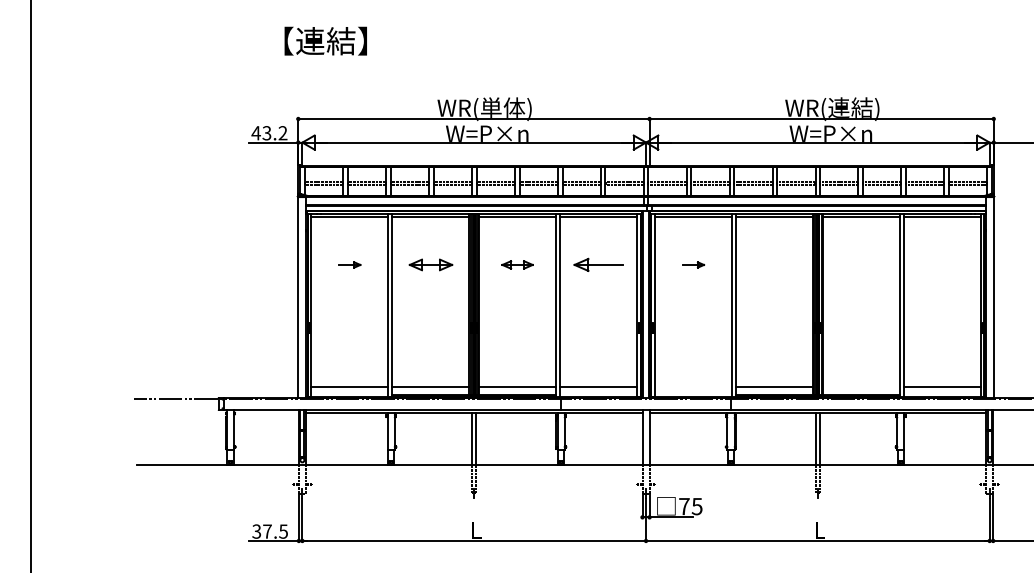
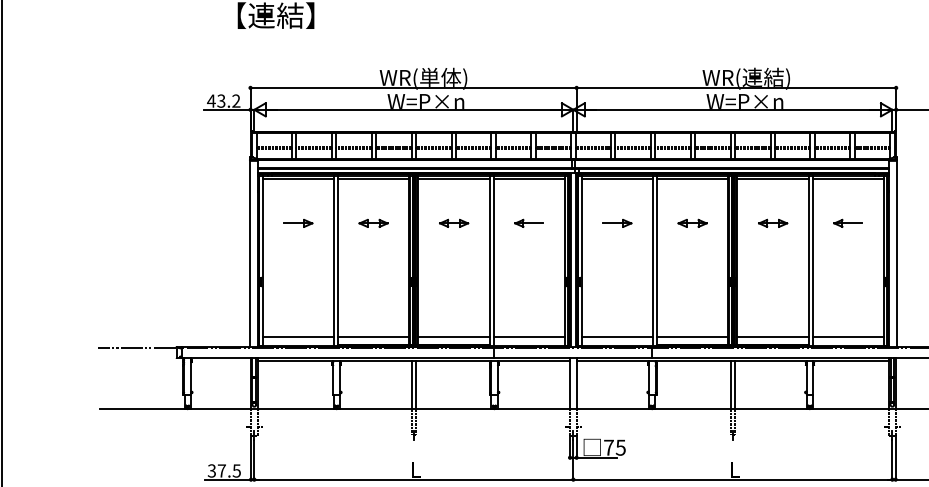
part: (349, 264) -> (298, 222), size x1.43
part: (430, 264) -> (373, 222), size x0.71
part: (598, 264) -> (529, 222), size x0.62
part: (693, 264) -> (617, 222), size x1.43
part: (774, 264) -> (692, 222), added
part: (861, 264) -> (773, 222), added
part: (941, 264) -> (847, 222), added
line: (693, 386) -> (617, 336), added
line: (860, 386) -> (772, 336), added

